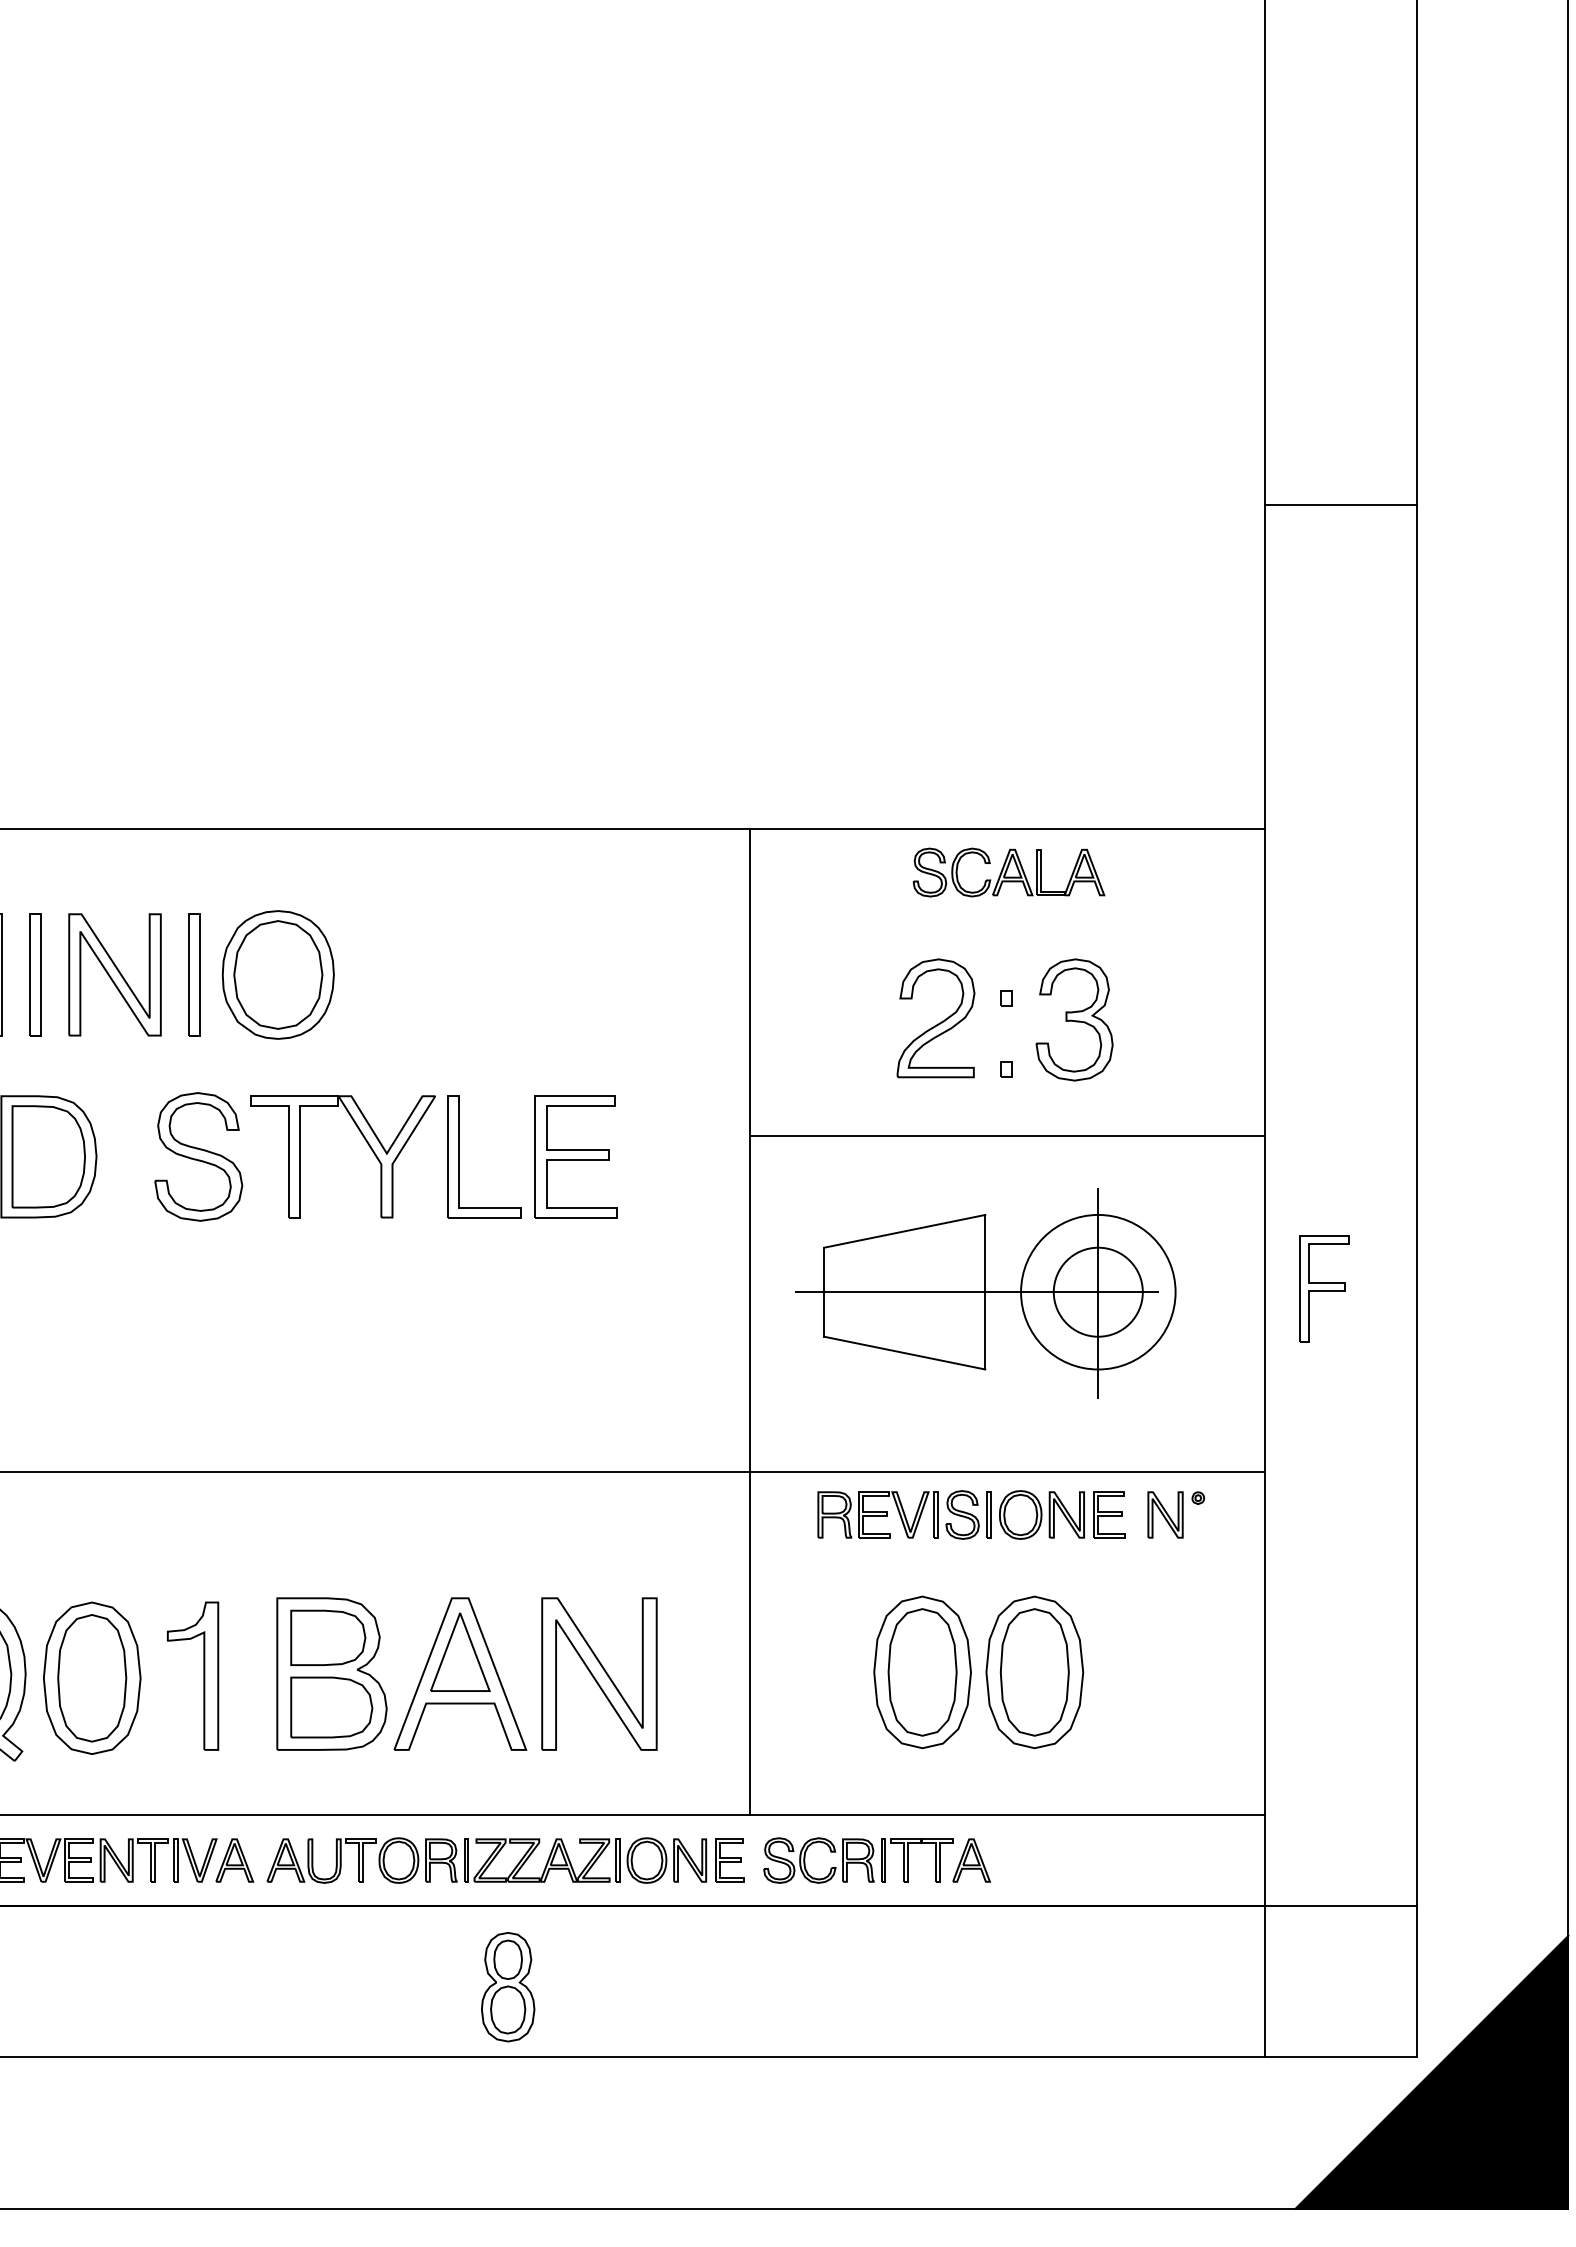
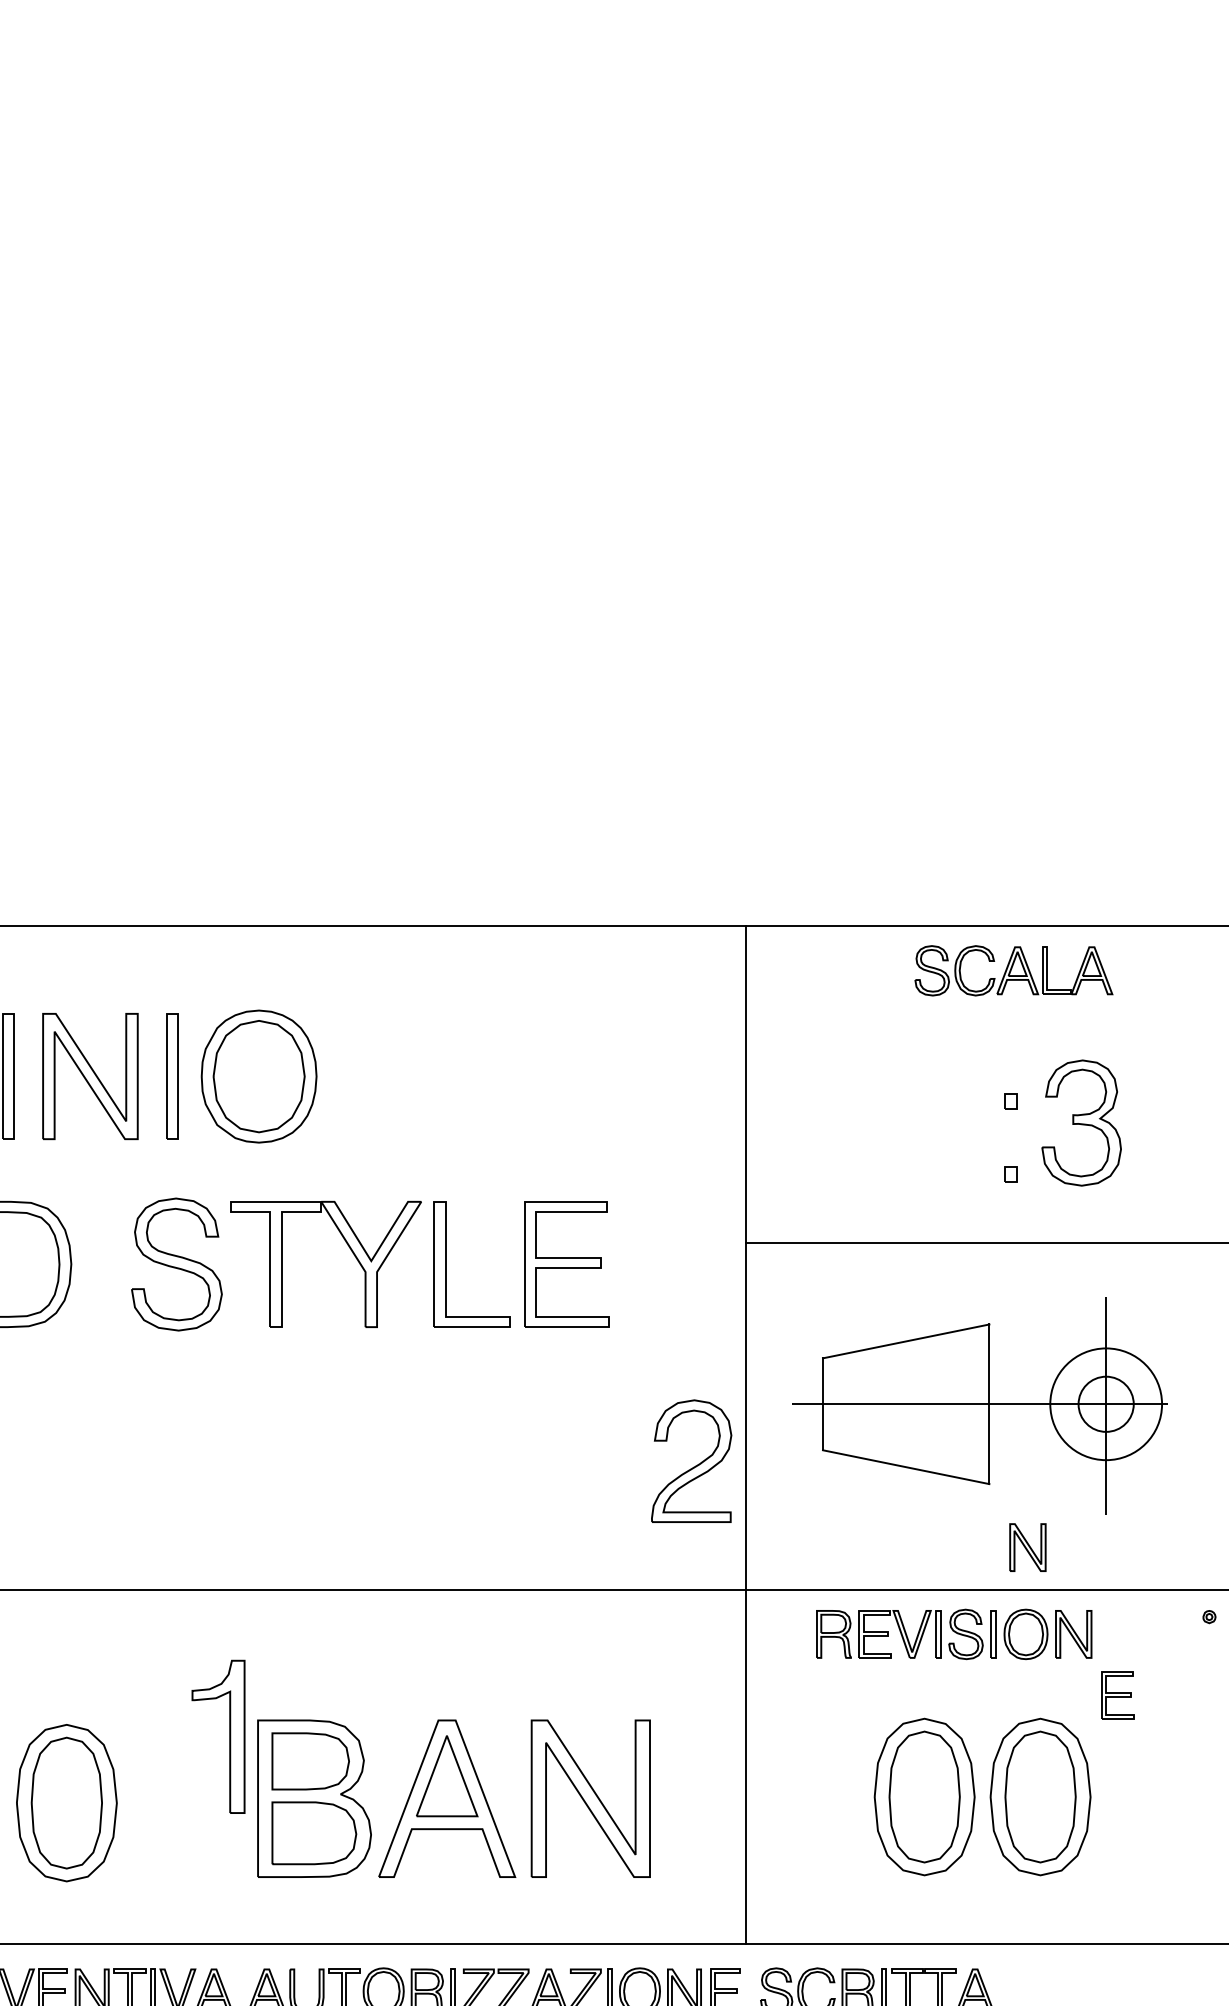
part: (935, 1018) -> (691, 1461), moved
circle: (1097, 1291) -> (1105, 1403), size x0.6
circle: (1098, 1291) -> (1106, 1403), size x0.7
part: (1109, 1514) -> (1117, 1694), moved
part: (1165, 1514) -> (1027, 1547), moved
part: (203, 1675) -> (229, 1736), moved

